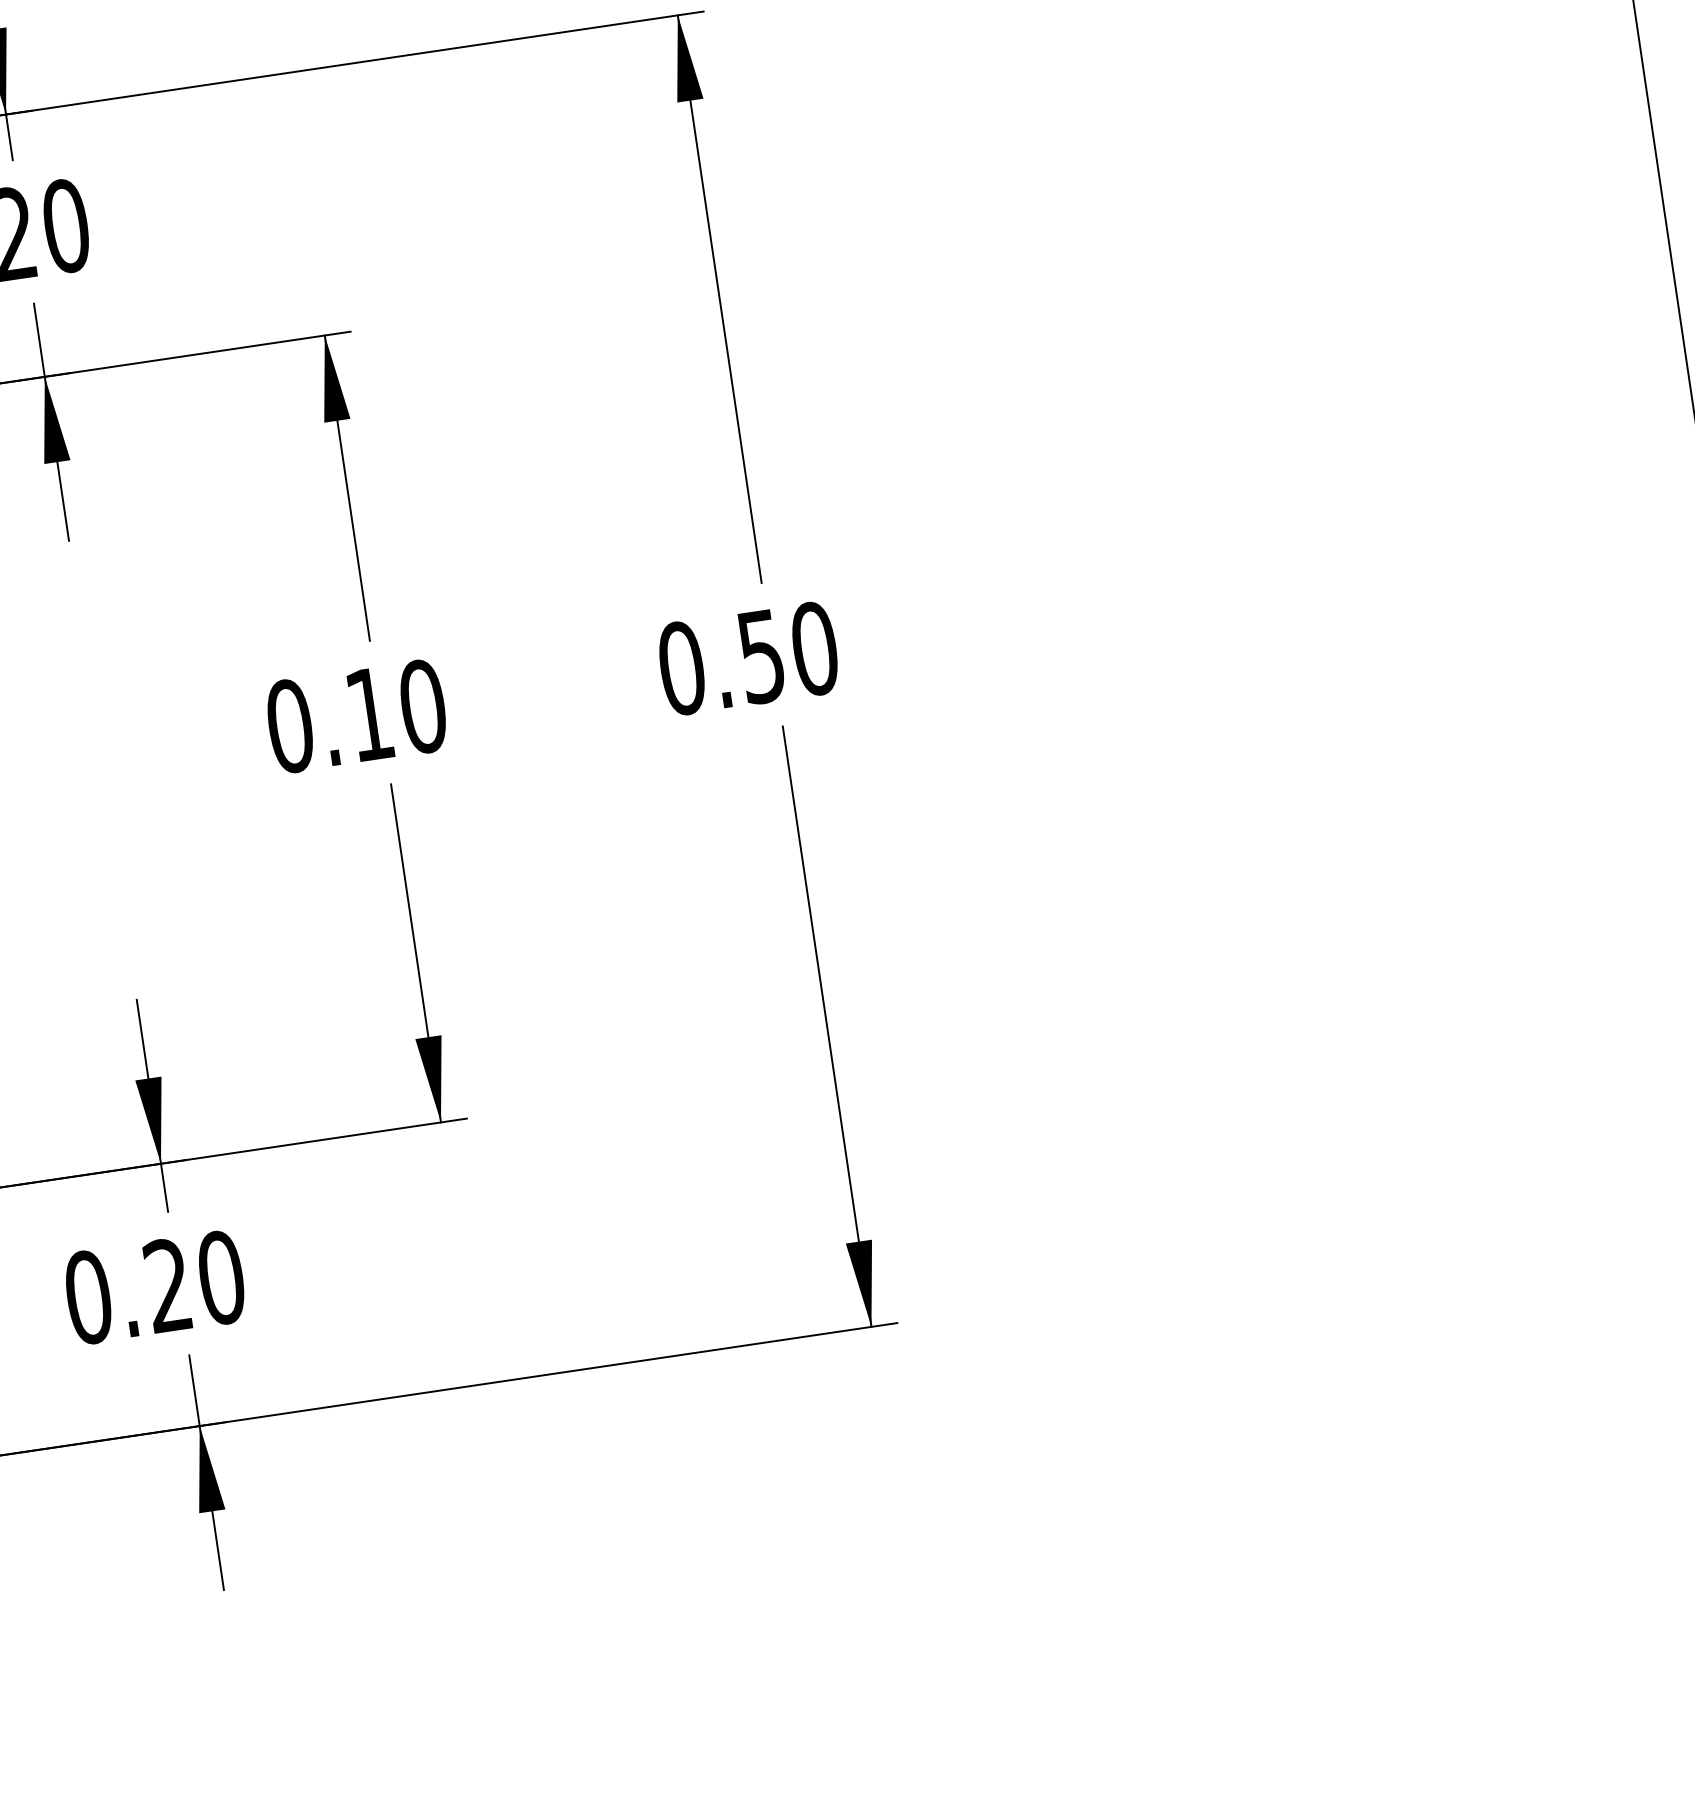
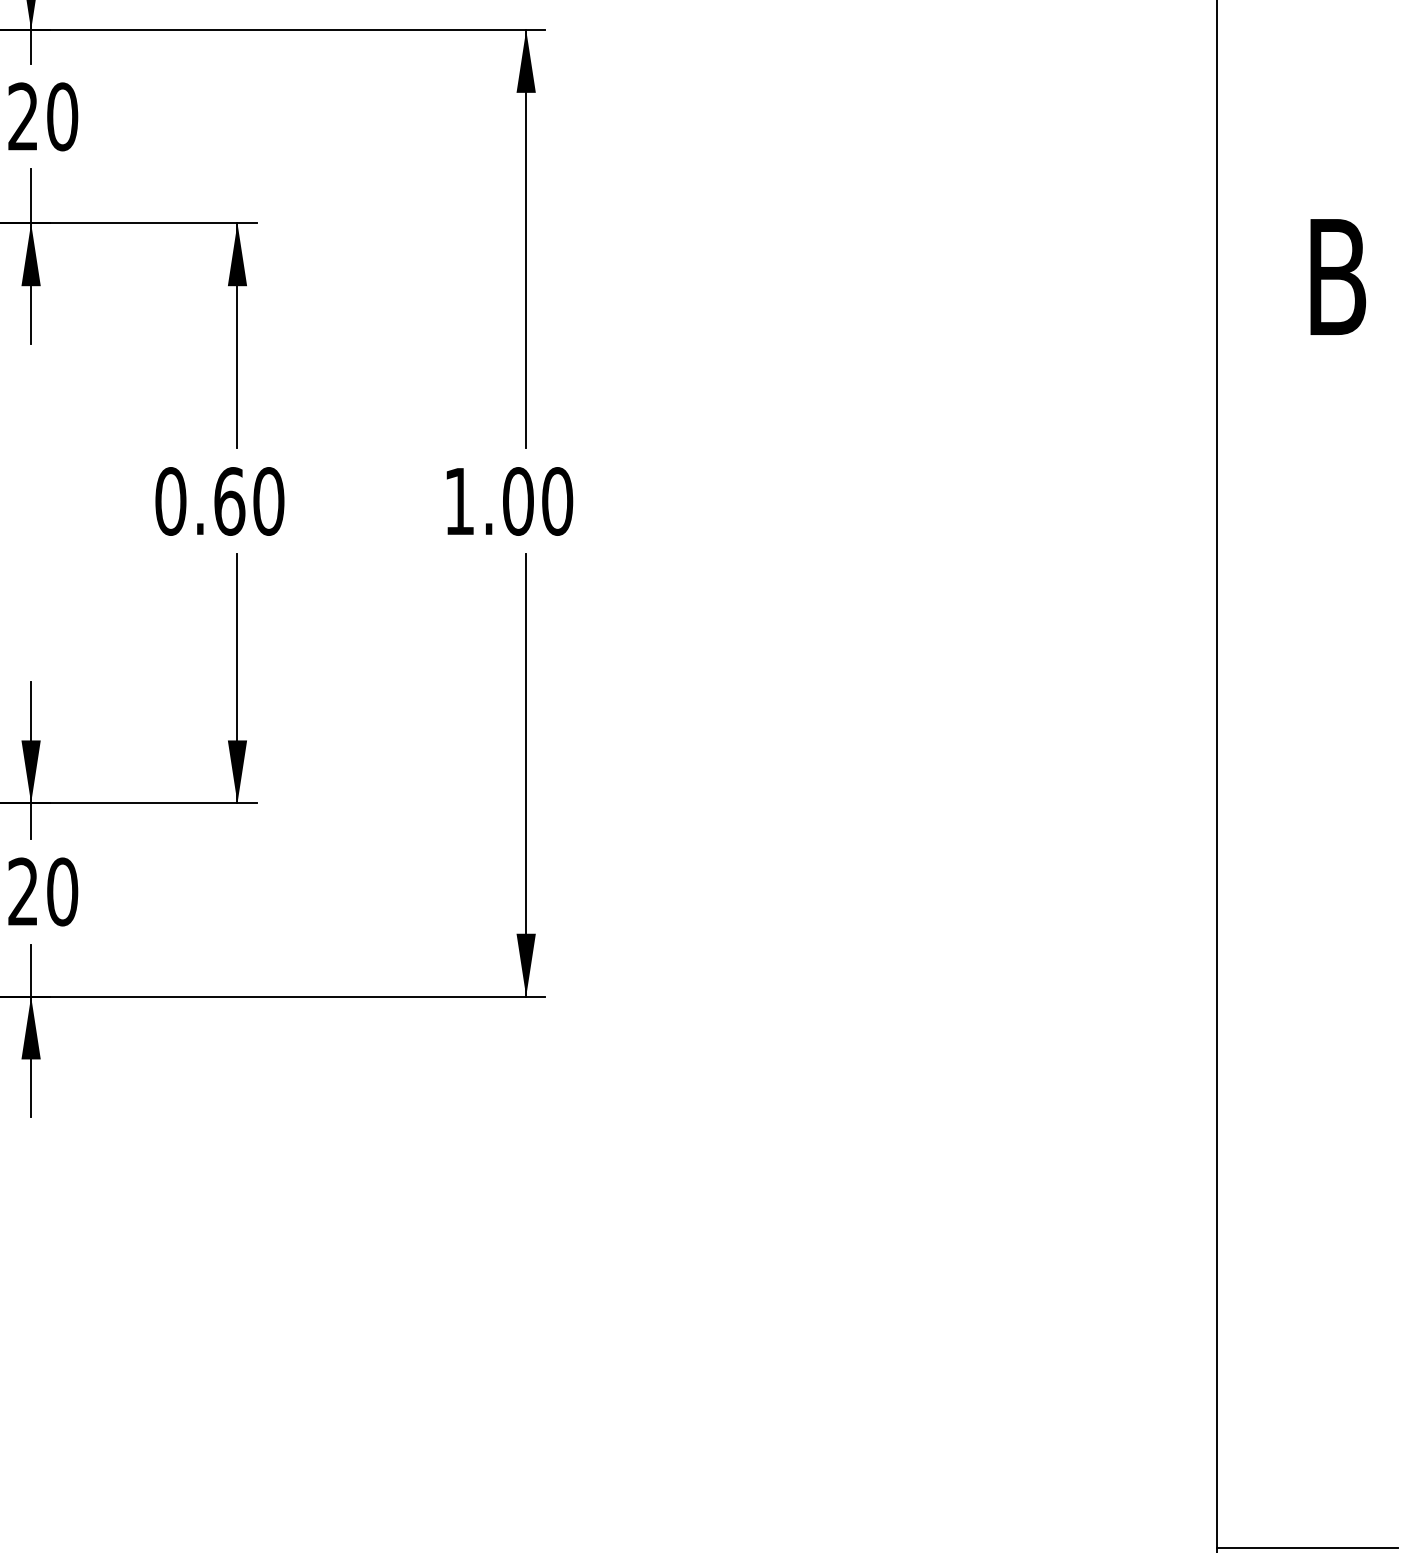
text: (721, 662) -> (488, 501), 0.50 -> 1.00
text: (369, 714) -> (229, 501), 0.10 -> 0.60

